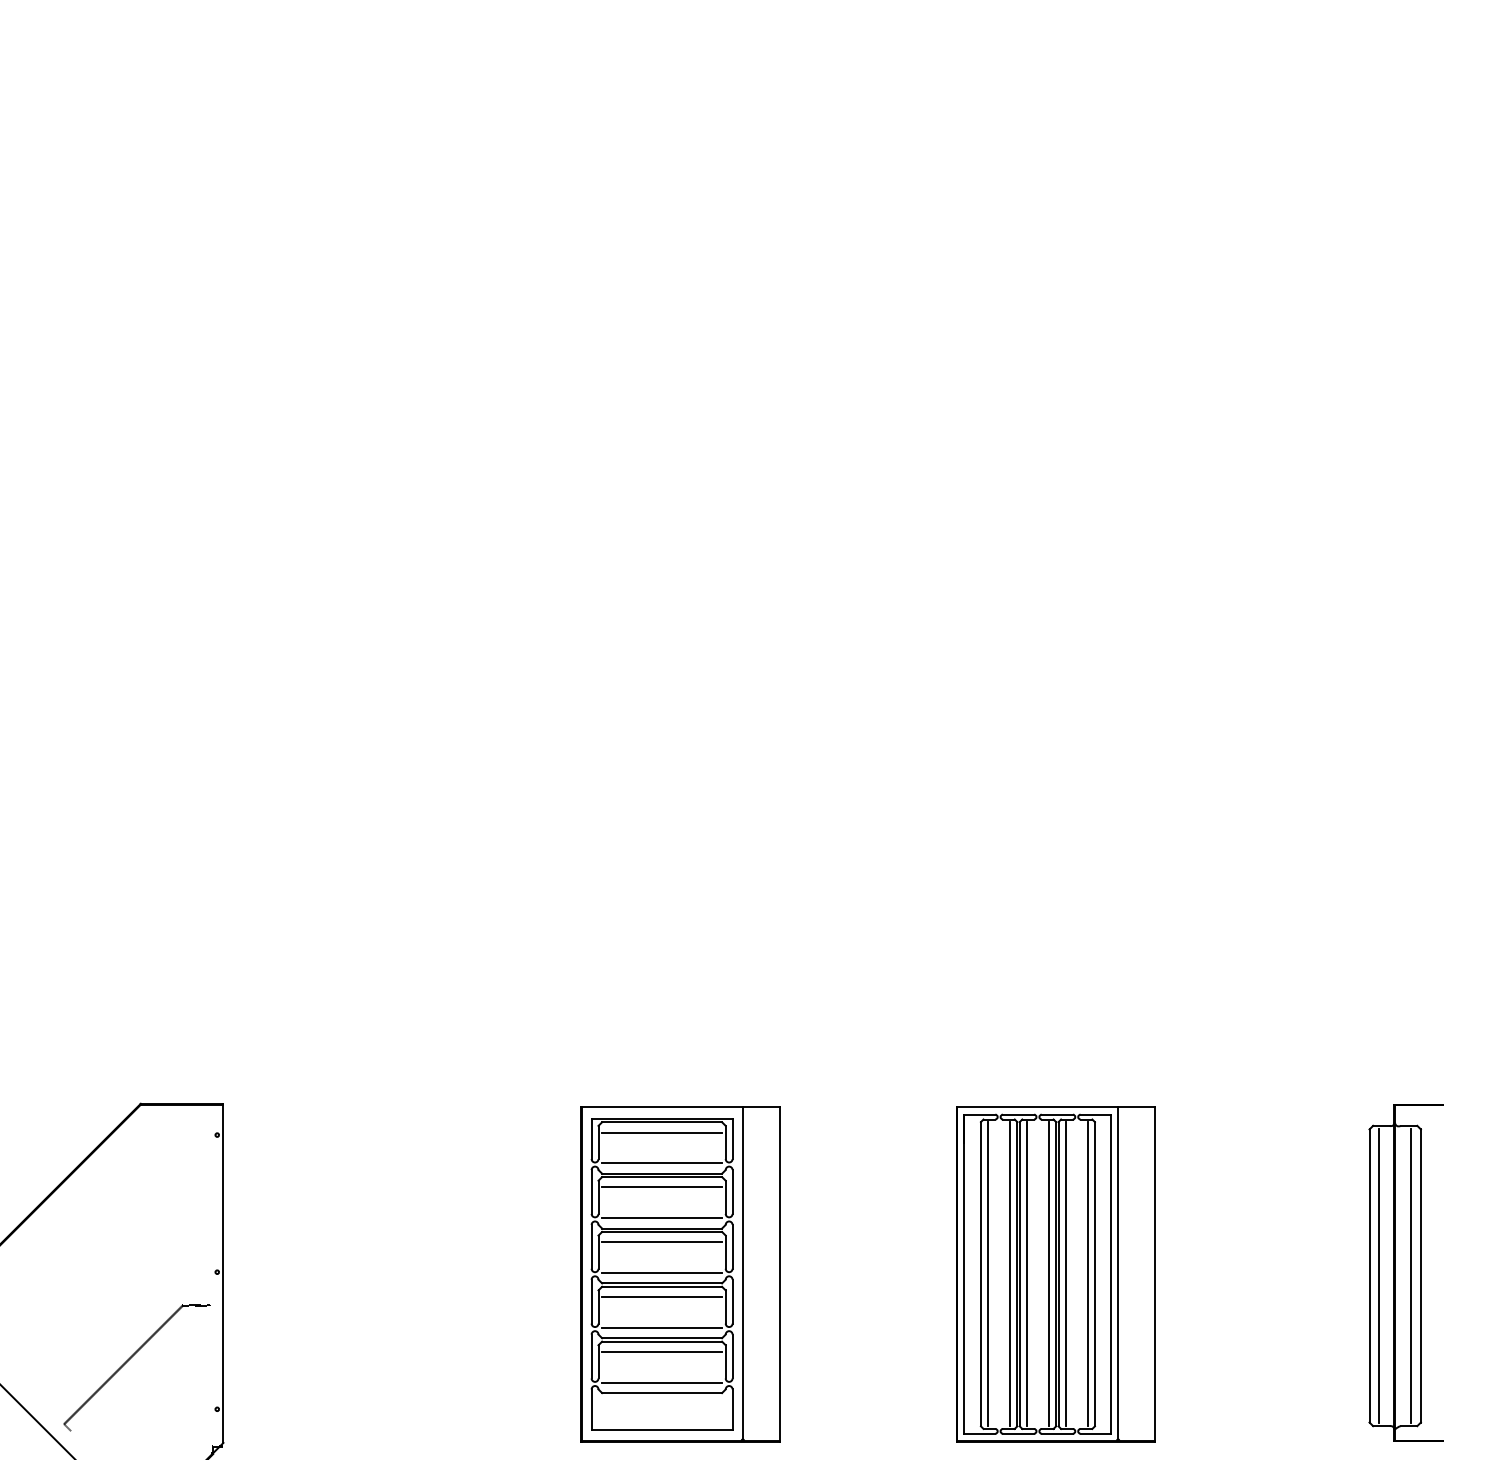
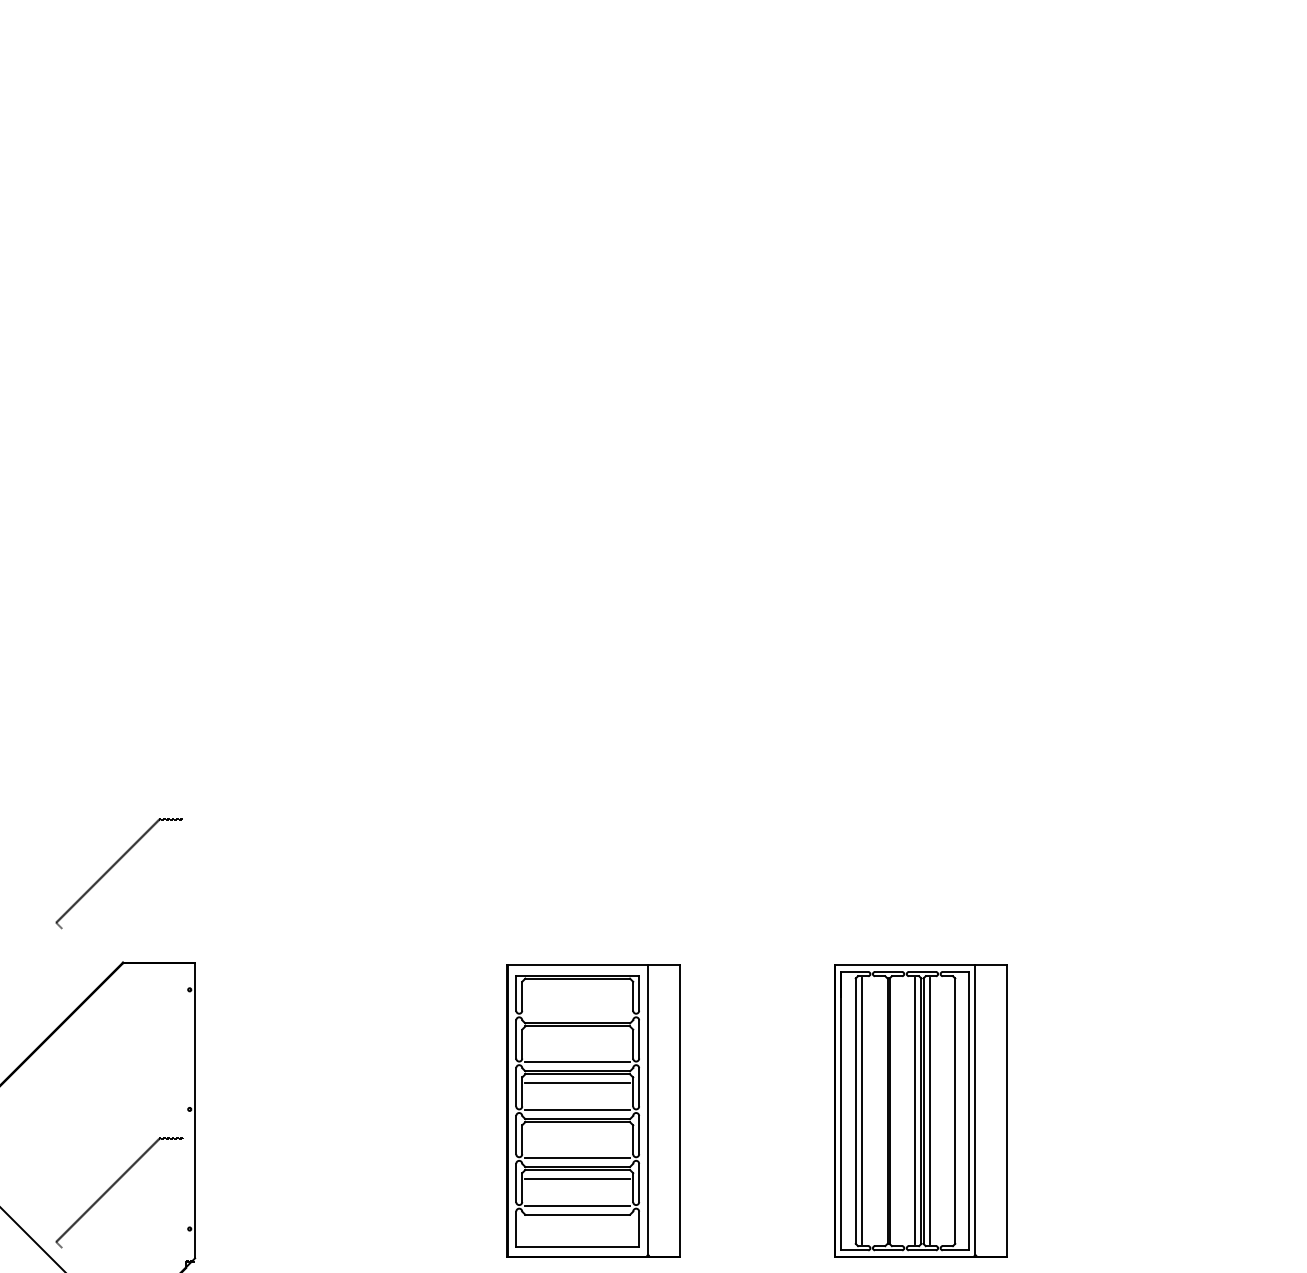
part: (129, 994) -> (113, 867), added
line: (662, 1132) -> (578, 987), removed
line: (662, 1163) -> (578, 1014), removed
line: (662, 1187) -> (578, 1035), removed
part: (1405, 1272) -> (1226, 1109), removed
line: (1010, 1274) -> (881, 1111), removed
line: (1027, 1274) -> (896, 1111), removed
line: (1087, 1274) -> (948, 1111), removed
line: (662, 1297) -> (578, 1131), removed

